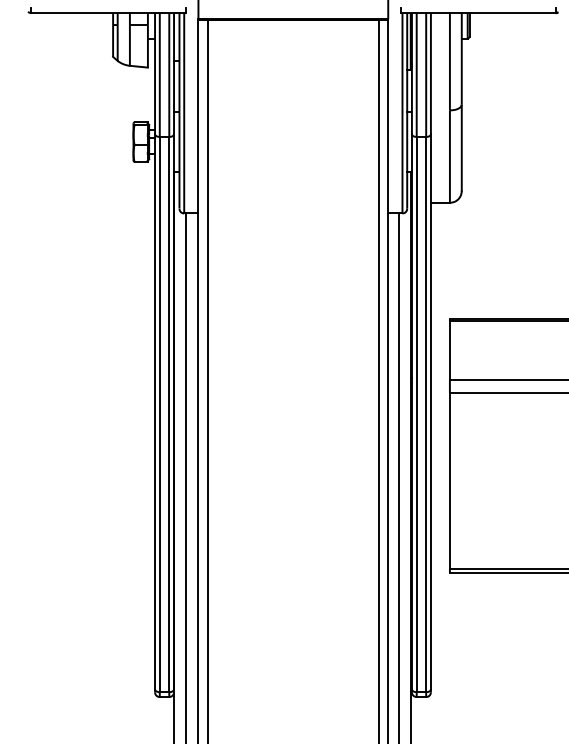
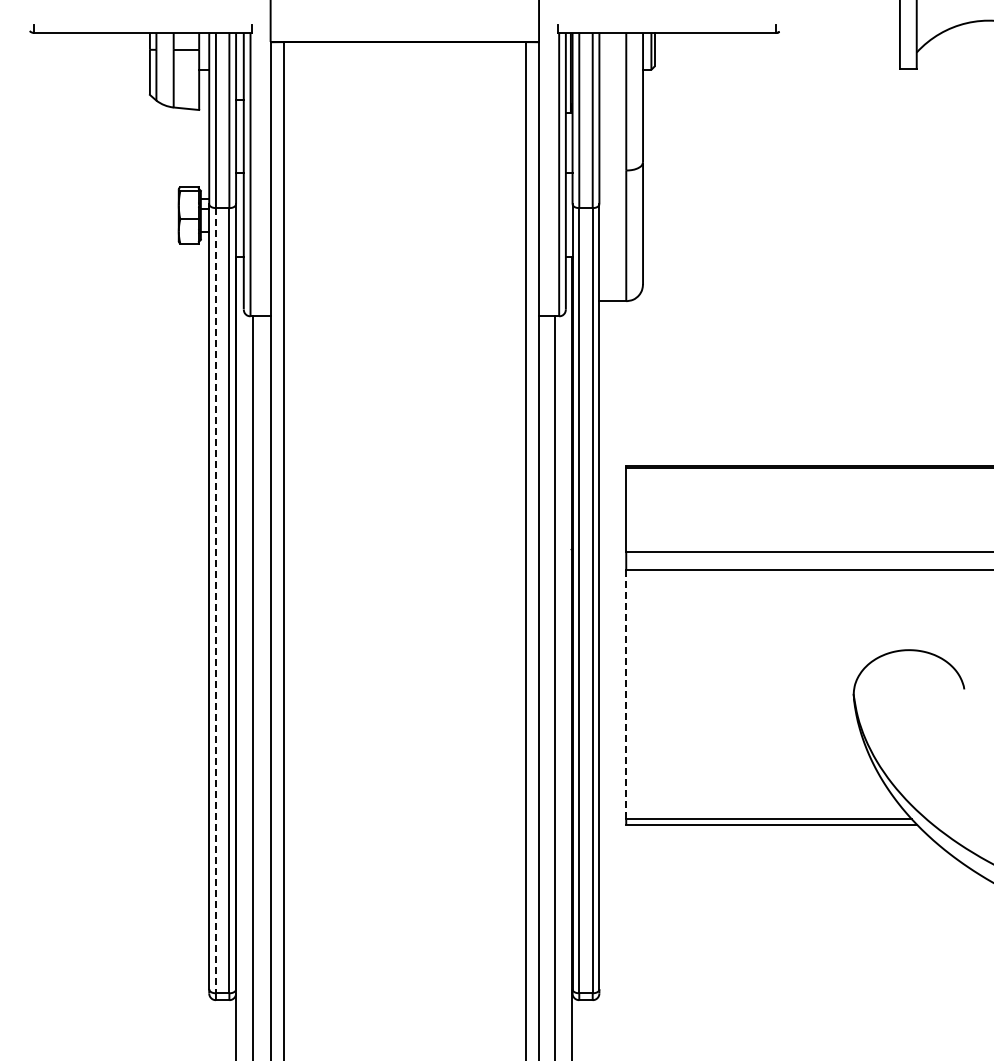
line: (159, 414) -> (215, 600), solid -> dashed
line: (450, 480) -> (626, 694), solid -> dashed

